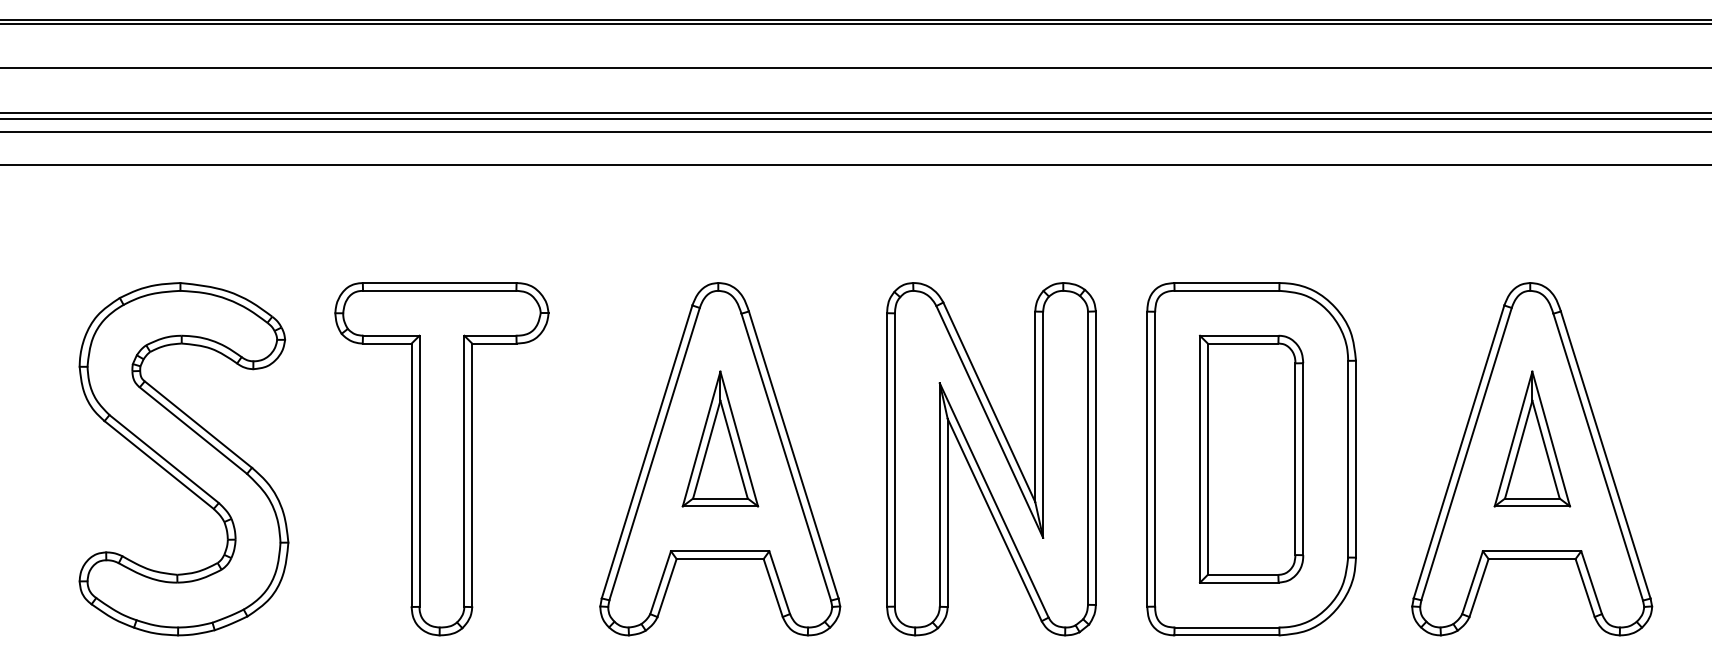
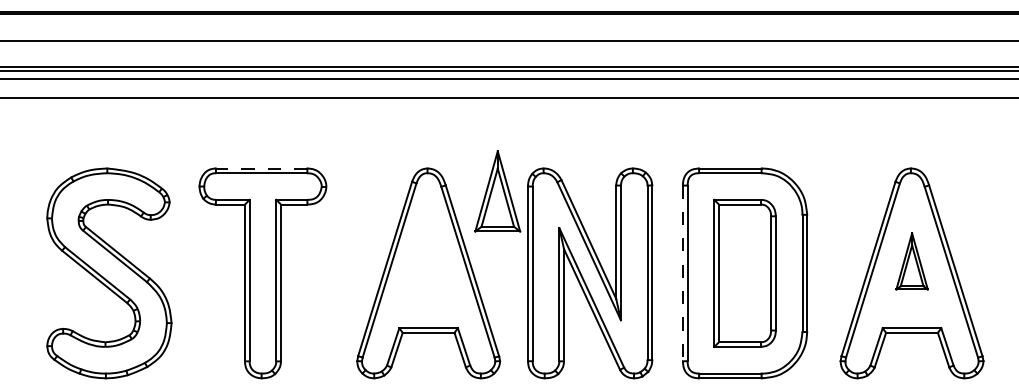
line: (439, 282) -> (261, 168), solid -> dashed
part: (719, 439) -> (497, 191), moved
part: (1531, 439) -> (911, 261), size x0.7
line: (1146, 459) -> (682, 273), solid -> dashed

